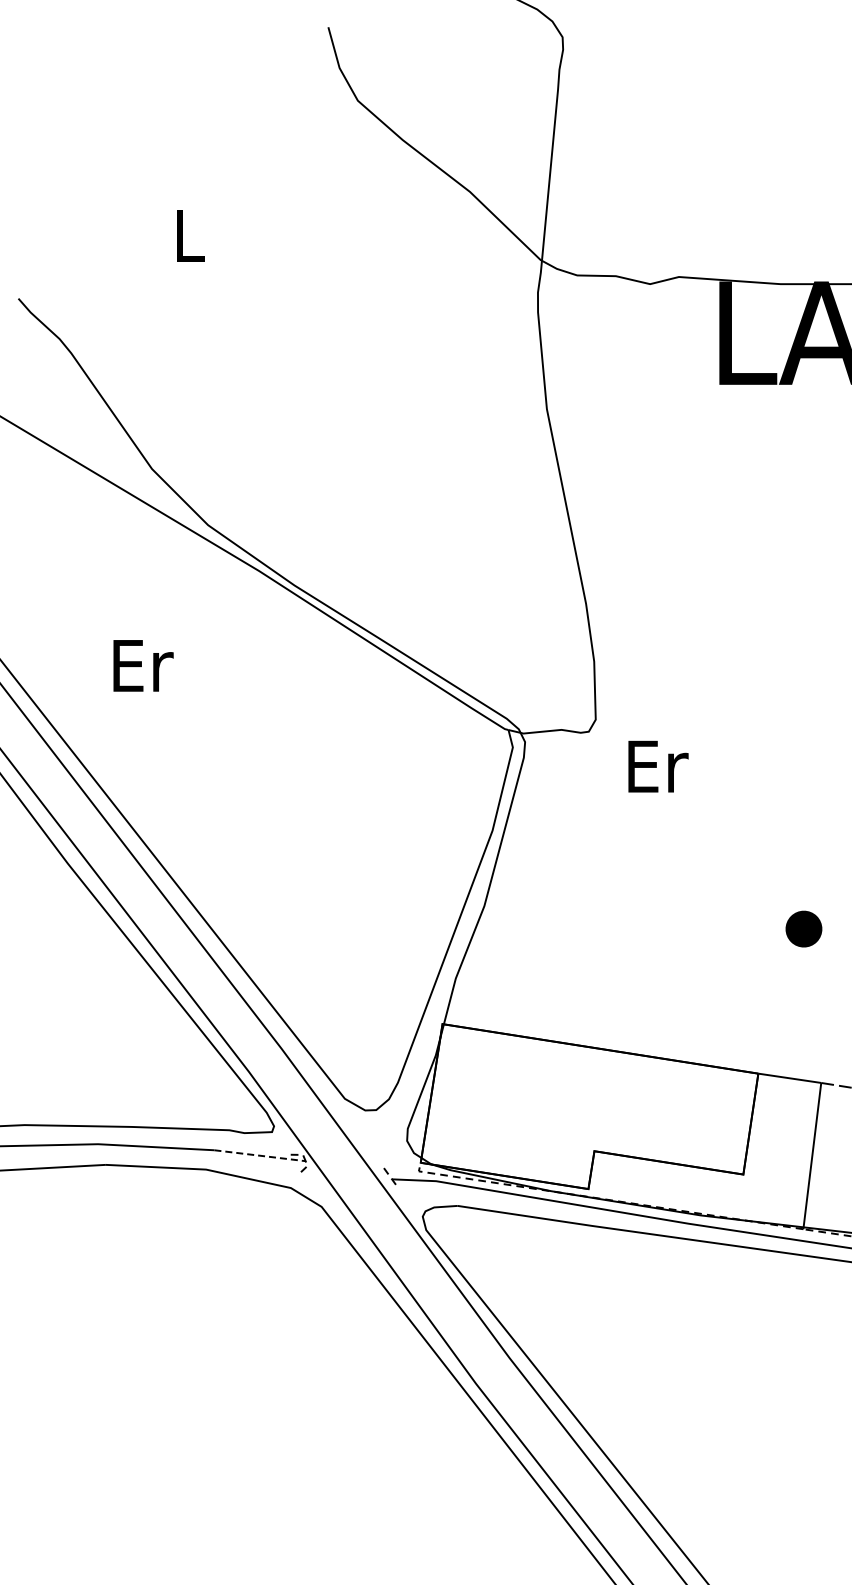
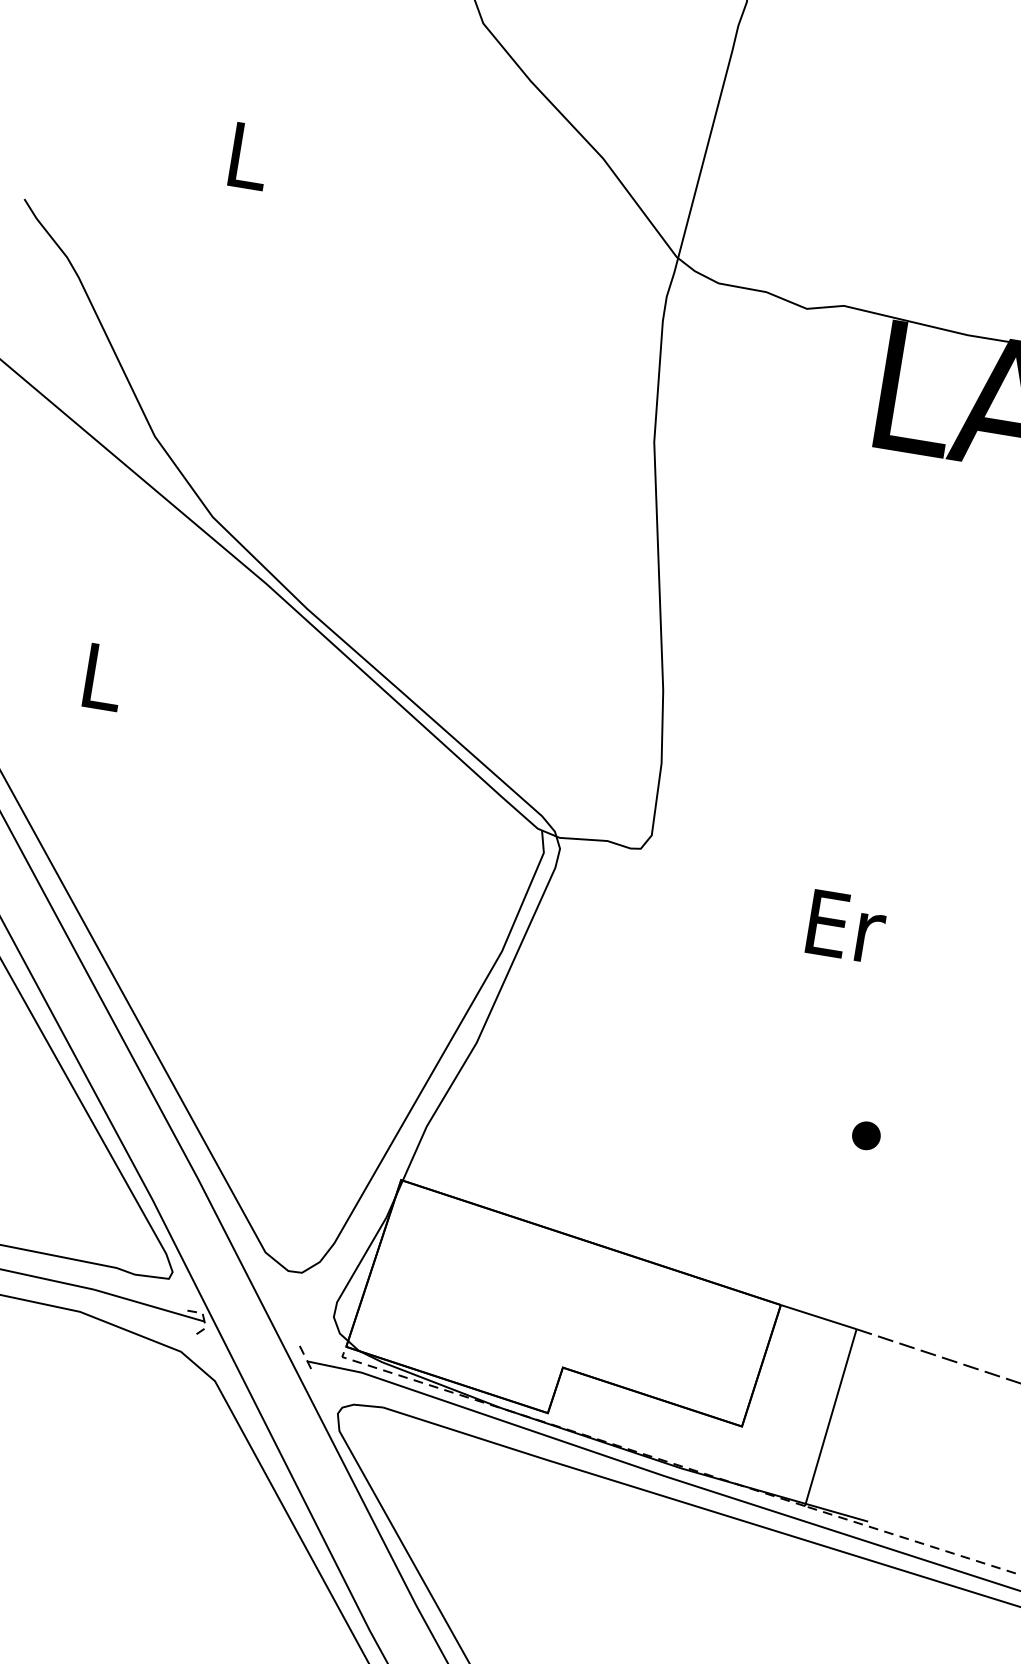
text: (143, 665) -> (104, 677), Er -> L
text: (658, 766) -> (846, 926), moved
part: (803, 928) -> (865, 1135), size x0.62
line: (260, 1155) -> (149, 1305), dashed -> solid

